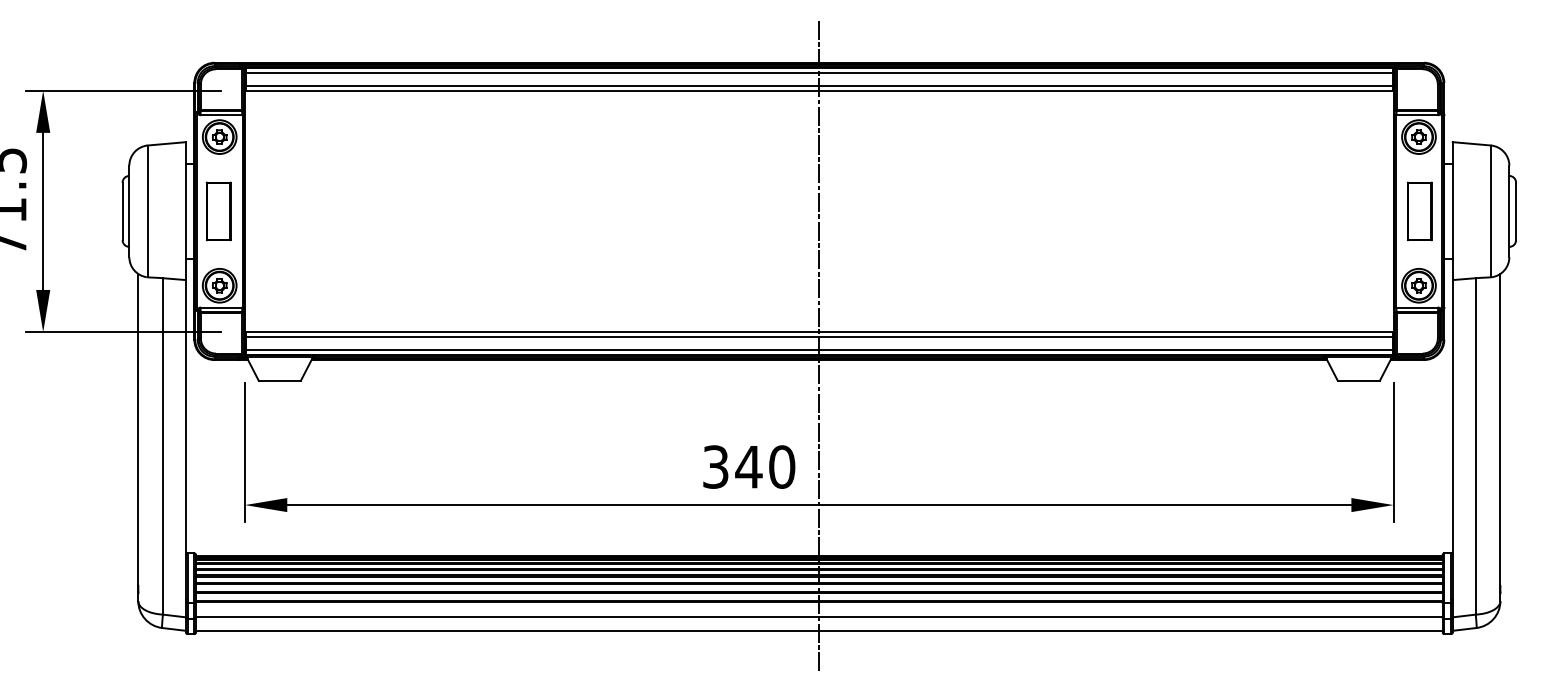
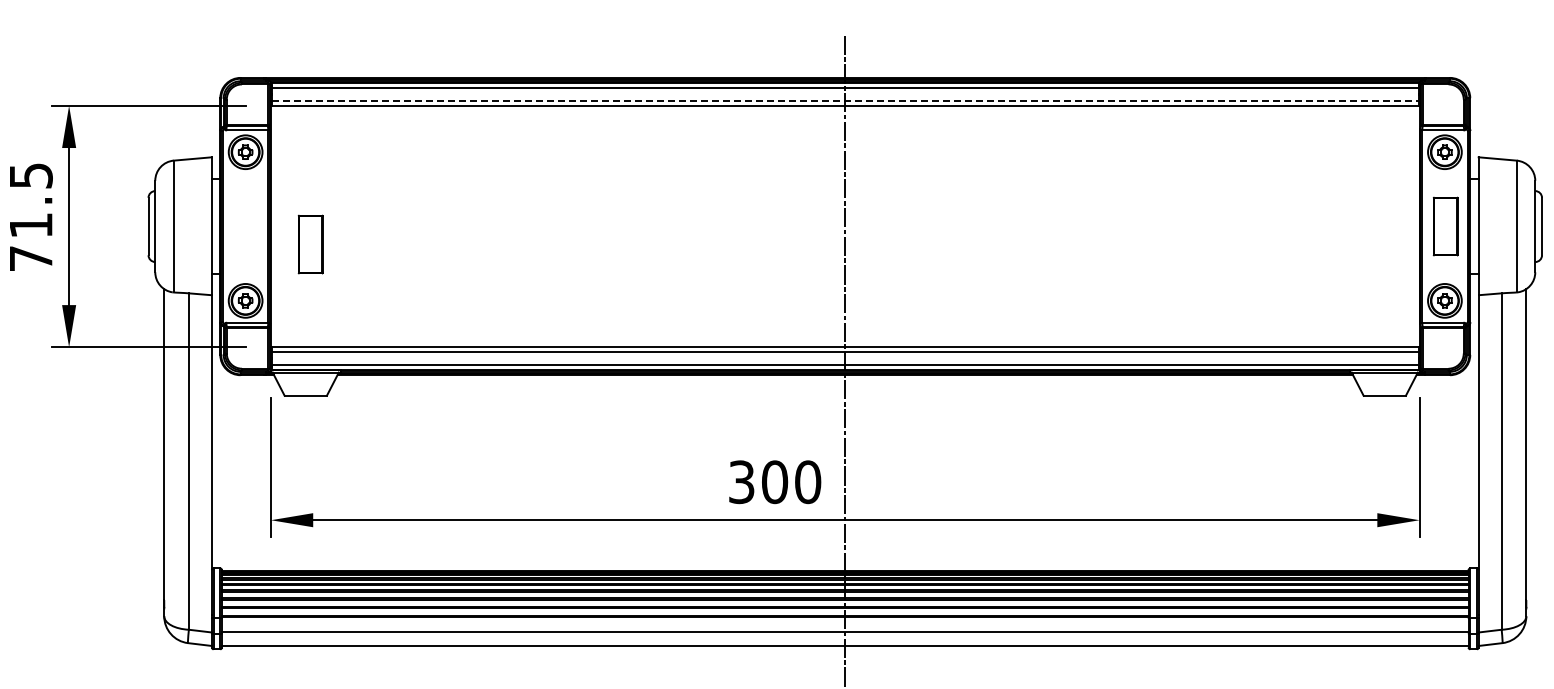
line: (819, 85) -> (845, 100), solid -> dashed
part: (218, 211) -> (310, 244), moved
text: (748, 466) -> (774, 481), 340 -> 300

